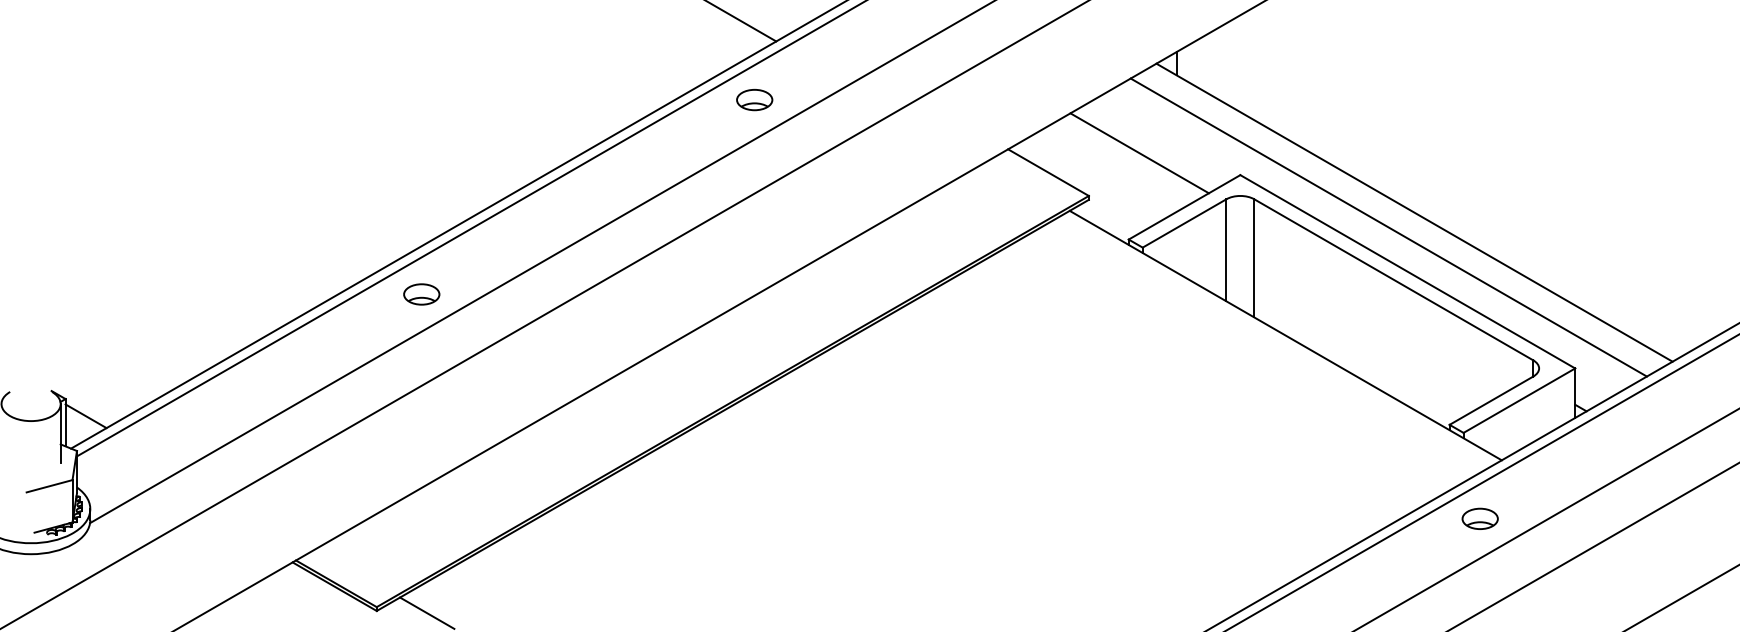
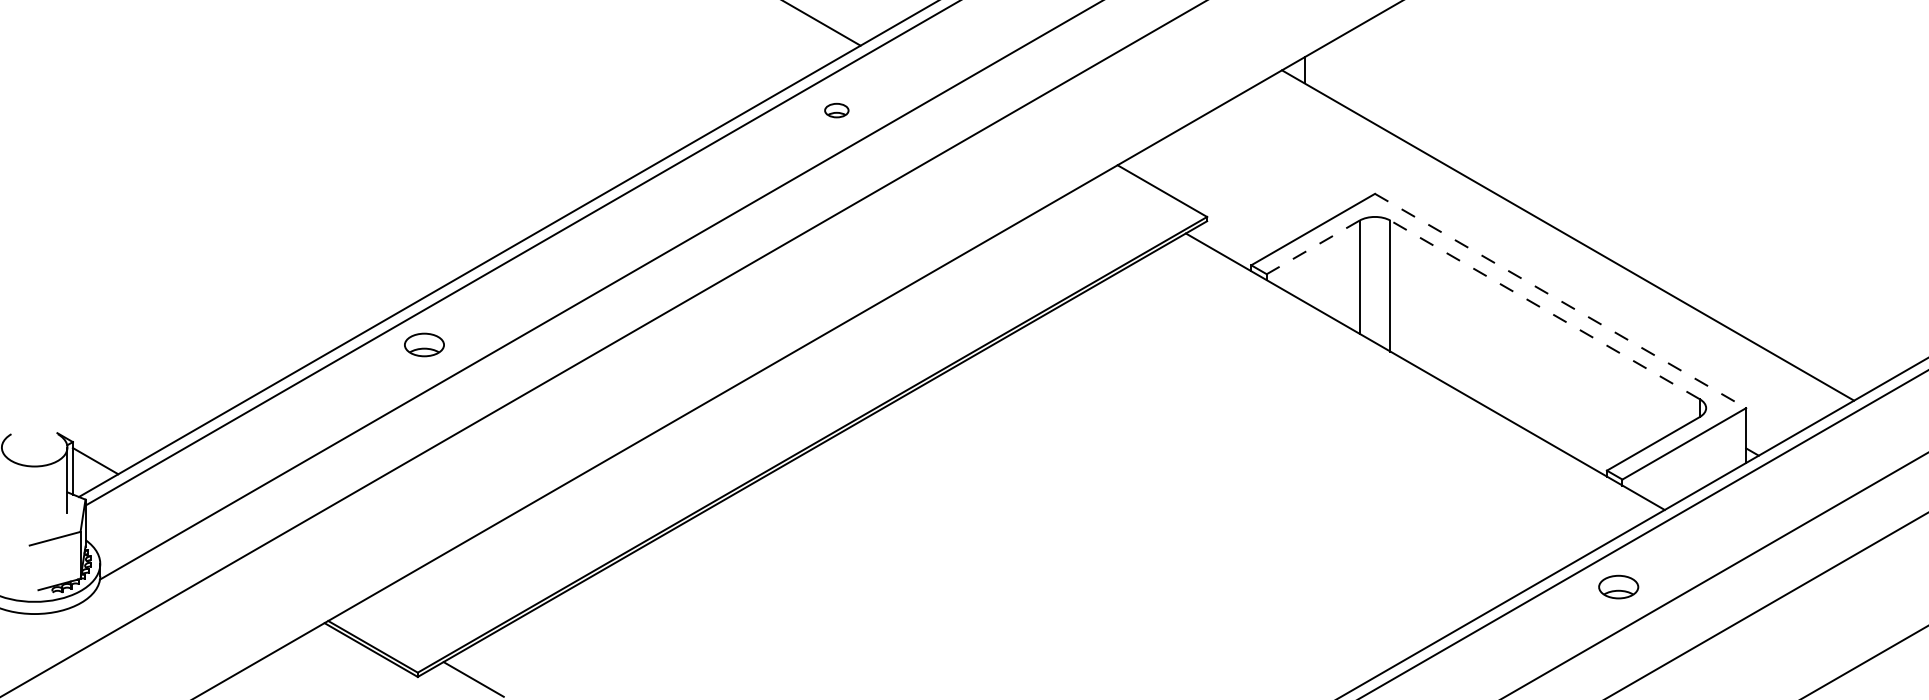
part: (754, 99) -> (836, 110), size x0.6
line: (1139, 153) -> (1263, 169), removed
line: (1184, 223) -> (1313, 247), solid -> dashed
line: (1388, 227) -> (1539, 251), removed
line: (1408, 272) -> (1561, 301), solid -> dashed
line: (1393, 279) -> (1544, 309), solid -> dashed
part: (421, 294) -> (424, 345), moved
part: (1479, 518) -> (1617, 586), moved

